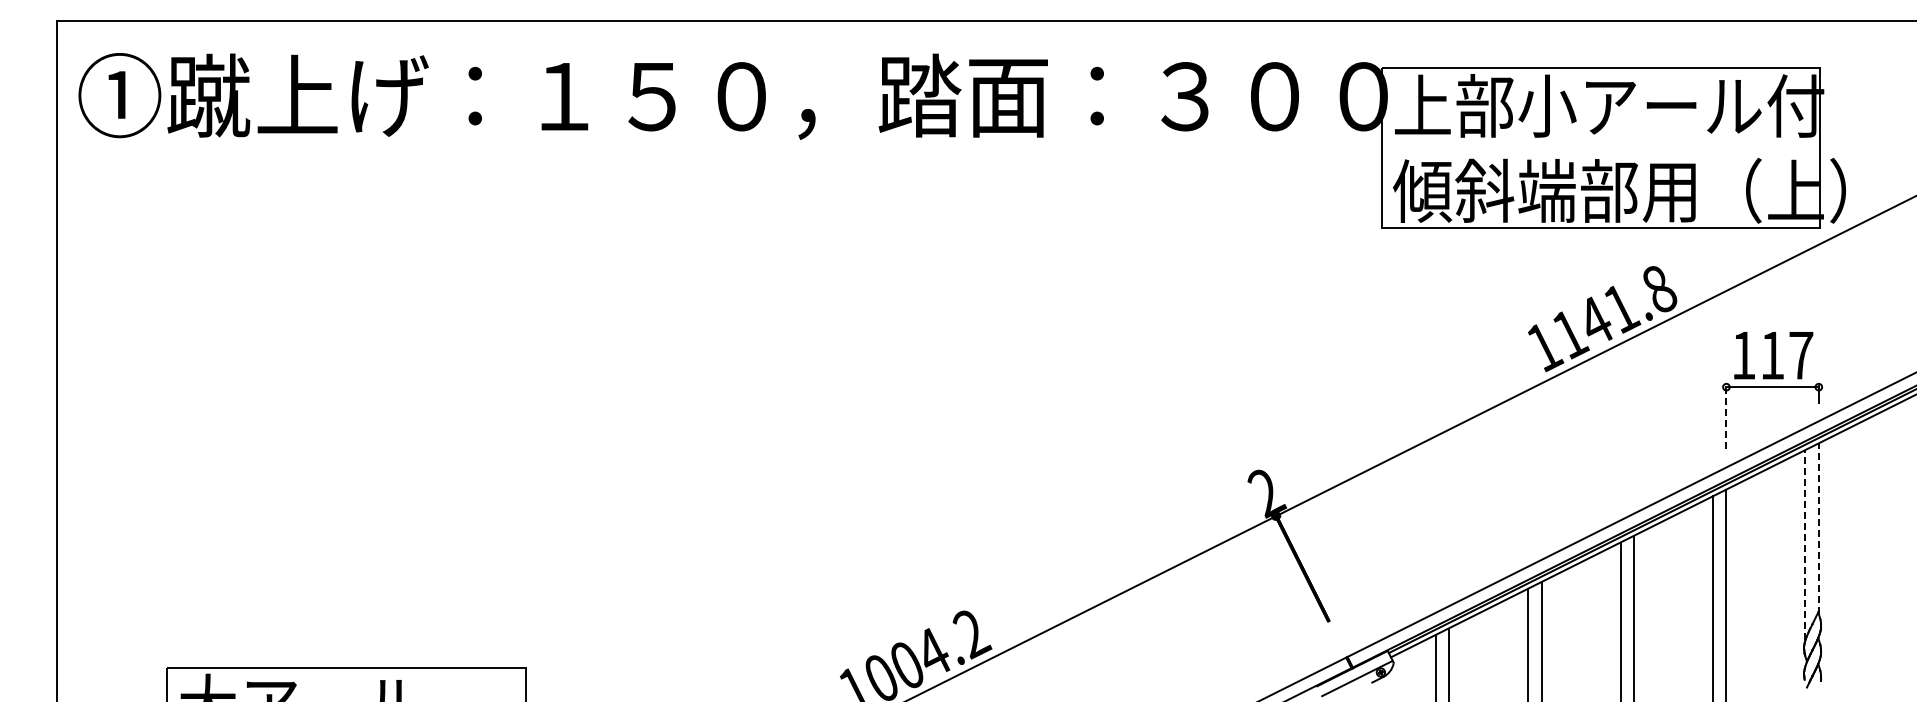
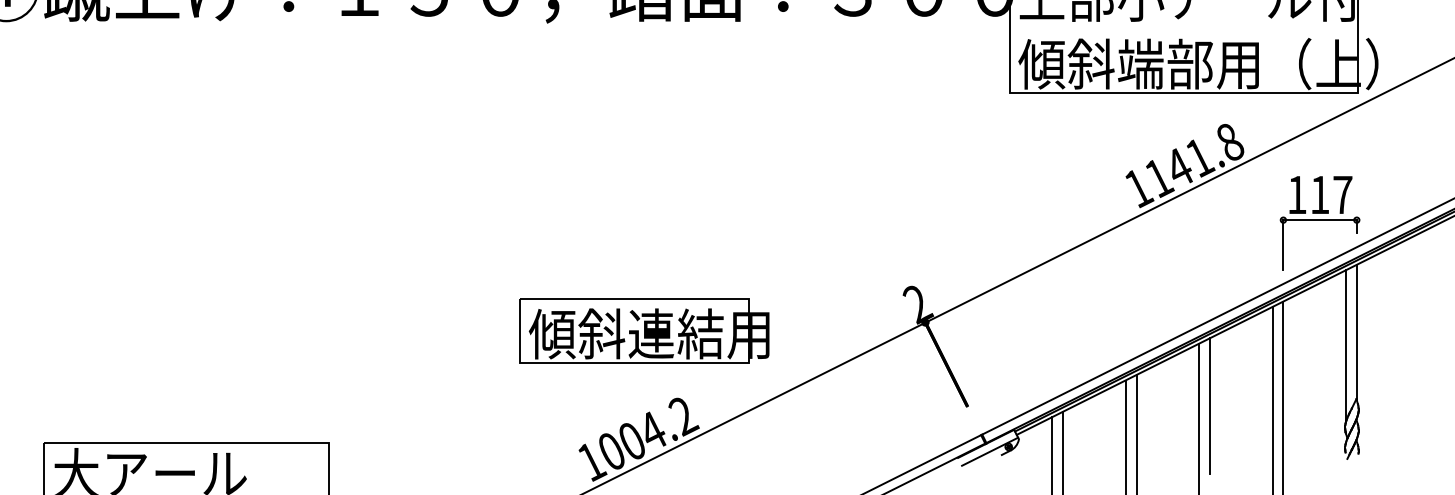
line: (1726, 417) -> (1283, 244), dashed -> solid
part: (922, 526) -> (644, 330), added
line: (1818, 528) -> (1356, 332), dashed -> solid
line: (1805, 544) -> (1346, 345), dashed -> solid

